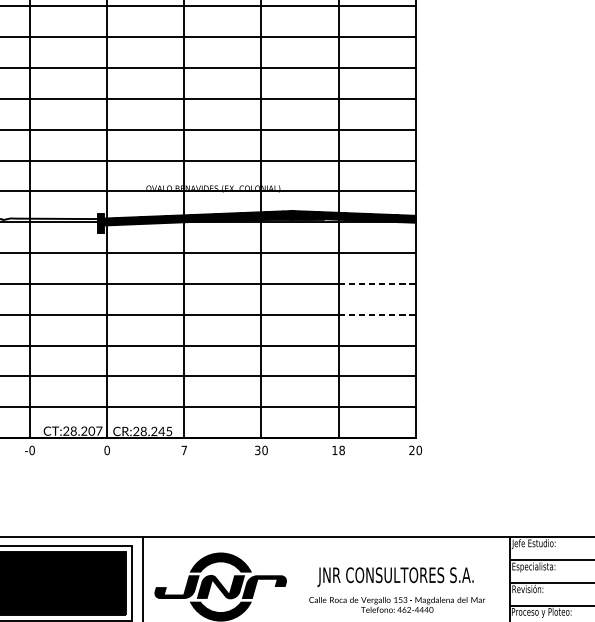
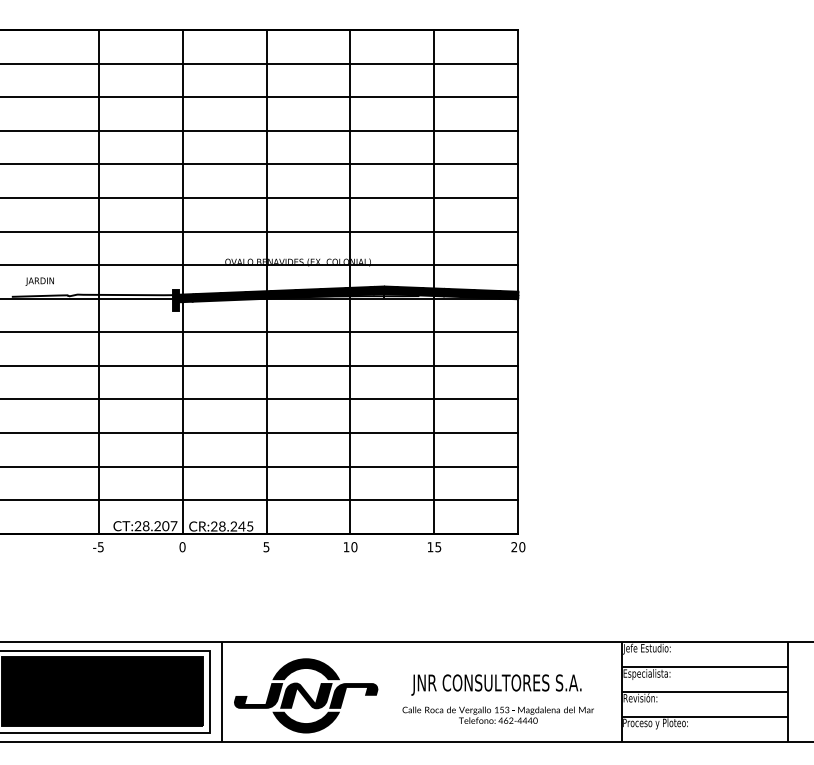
line: (377, 283) -> (476, 365), dashed -> solid
line: (377, 314) -> (476, 399), dashed -> solid
text: (31, 450) -> (100, 547), -0 -> -5
text: (184, 450) -> (266, 547), 7 -> 5
text: (257, 450) -> (346, 547), 30 -> 10
text: (342, 450) -> (438, 547), 18 -> 15

